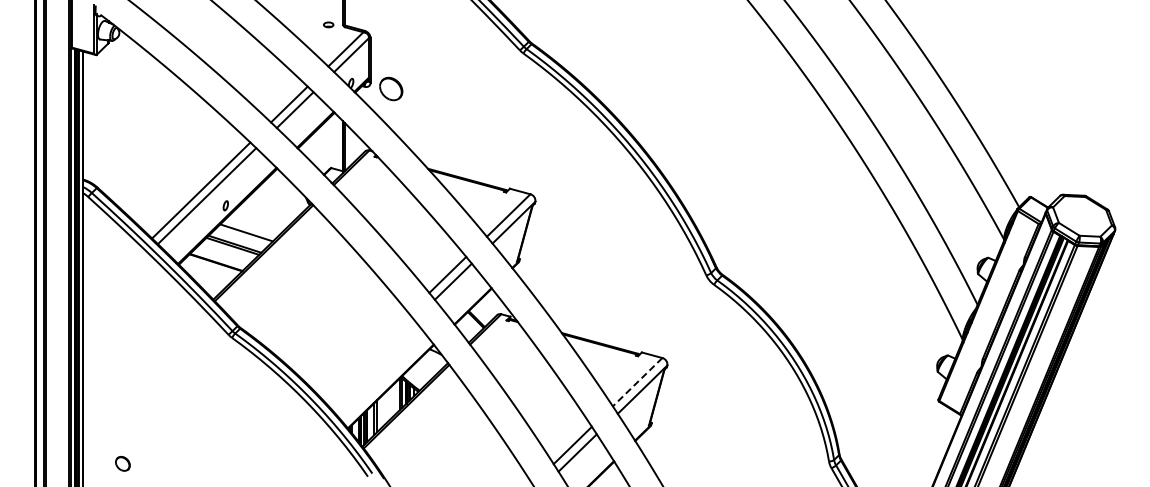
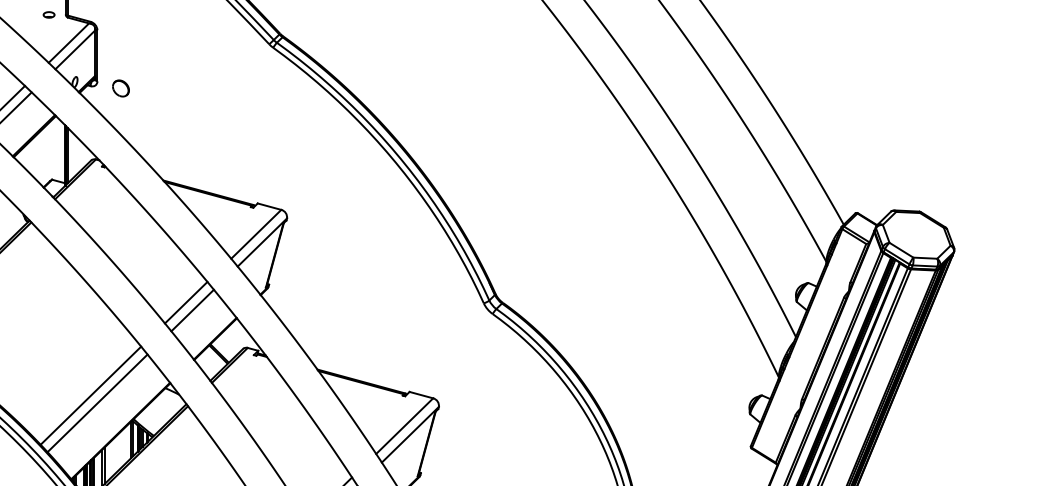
part: (390, 88) -> (120, 88), size x0.62
line: (364, 355) -> (90, 395), added
line: (370, 362) -> (97, 403), added
line: (637, 382) -> (404, 426), dashed -> solid

